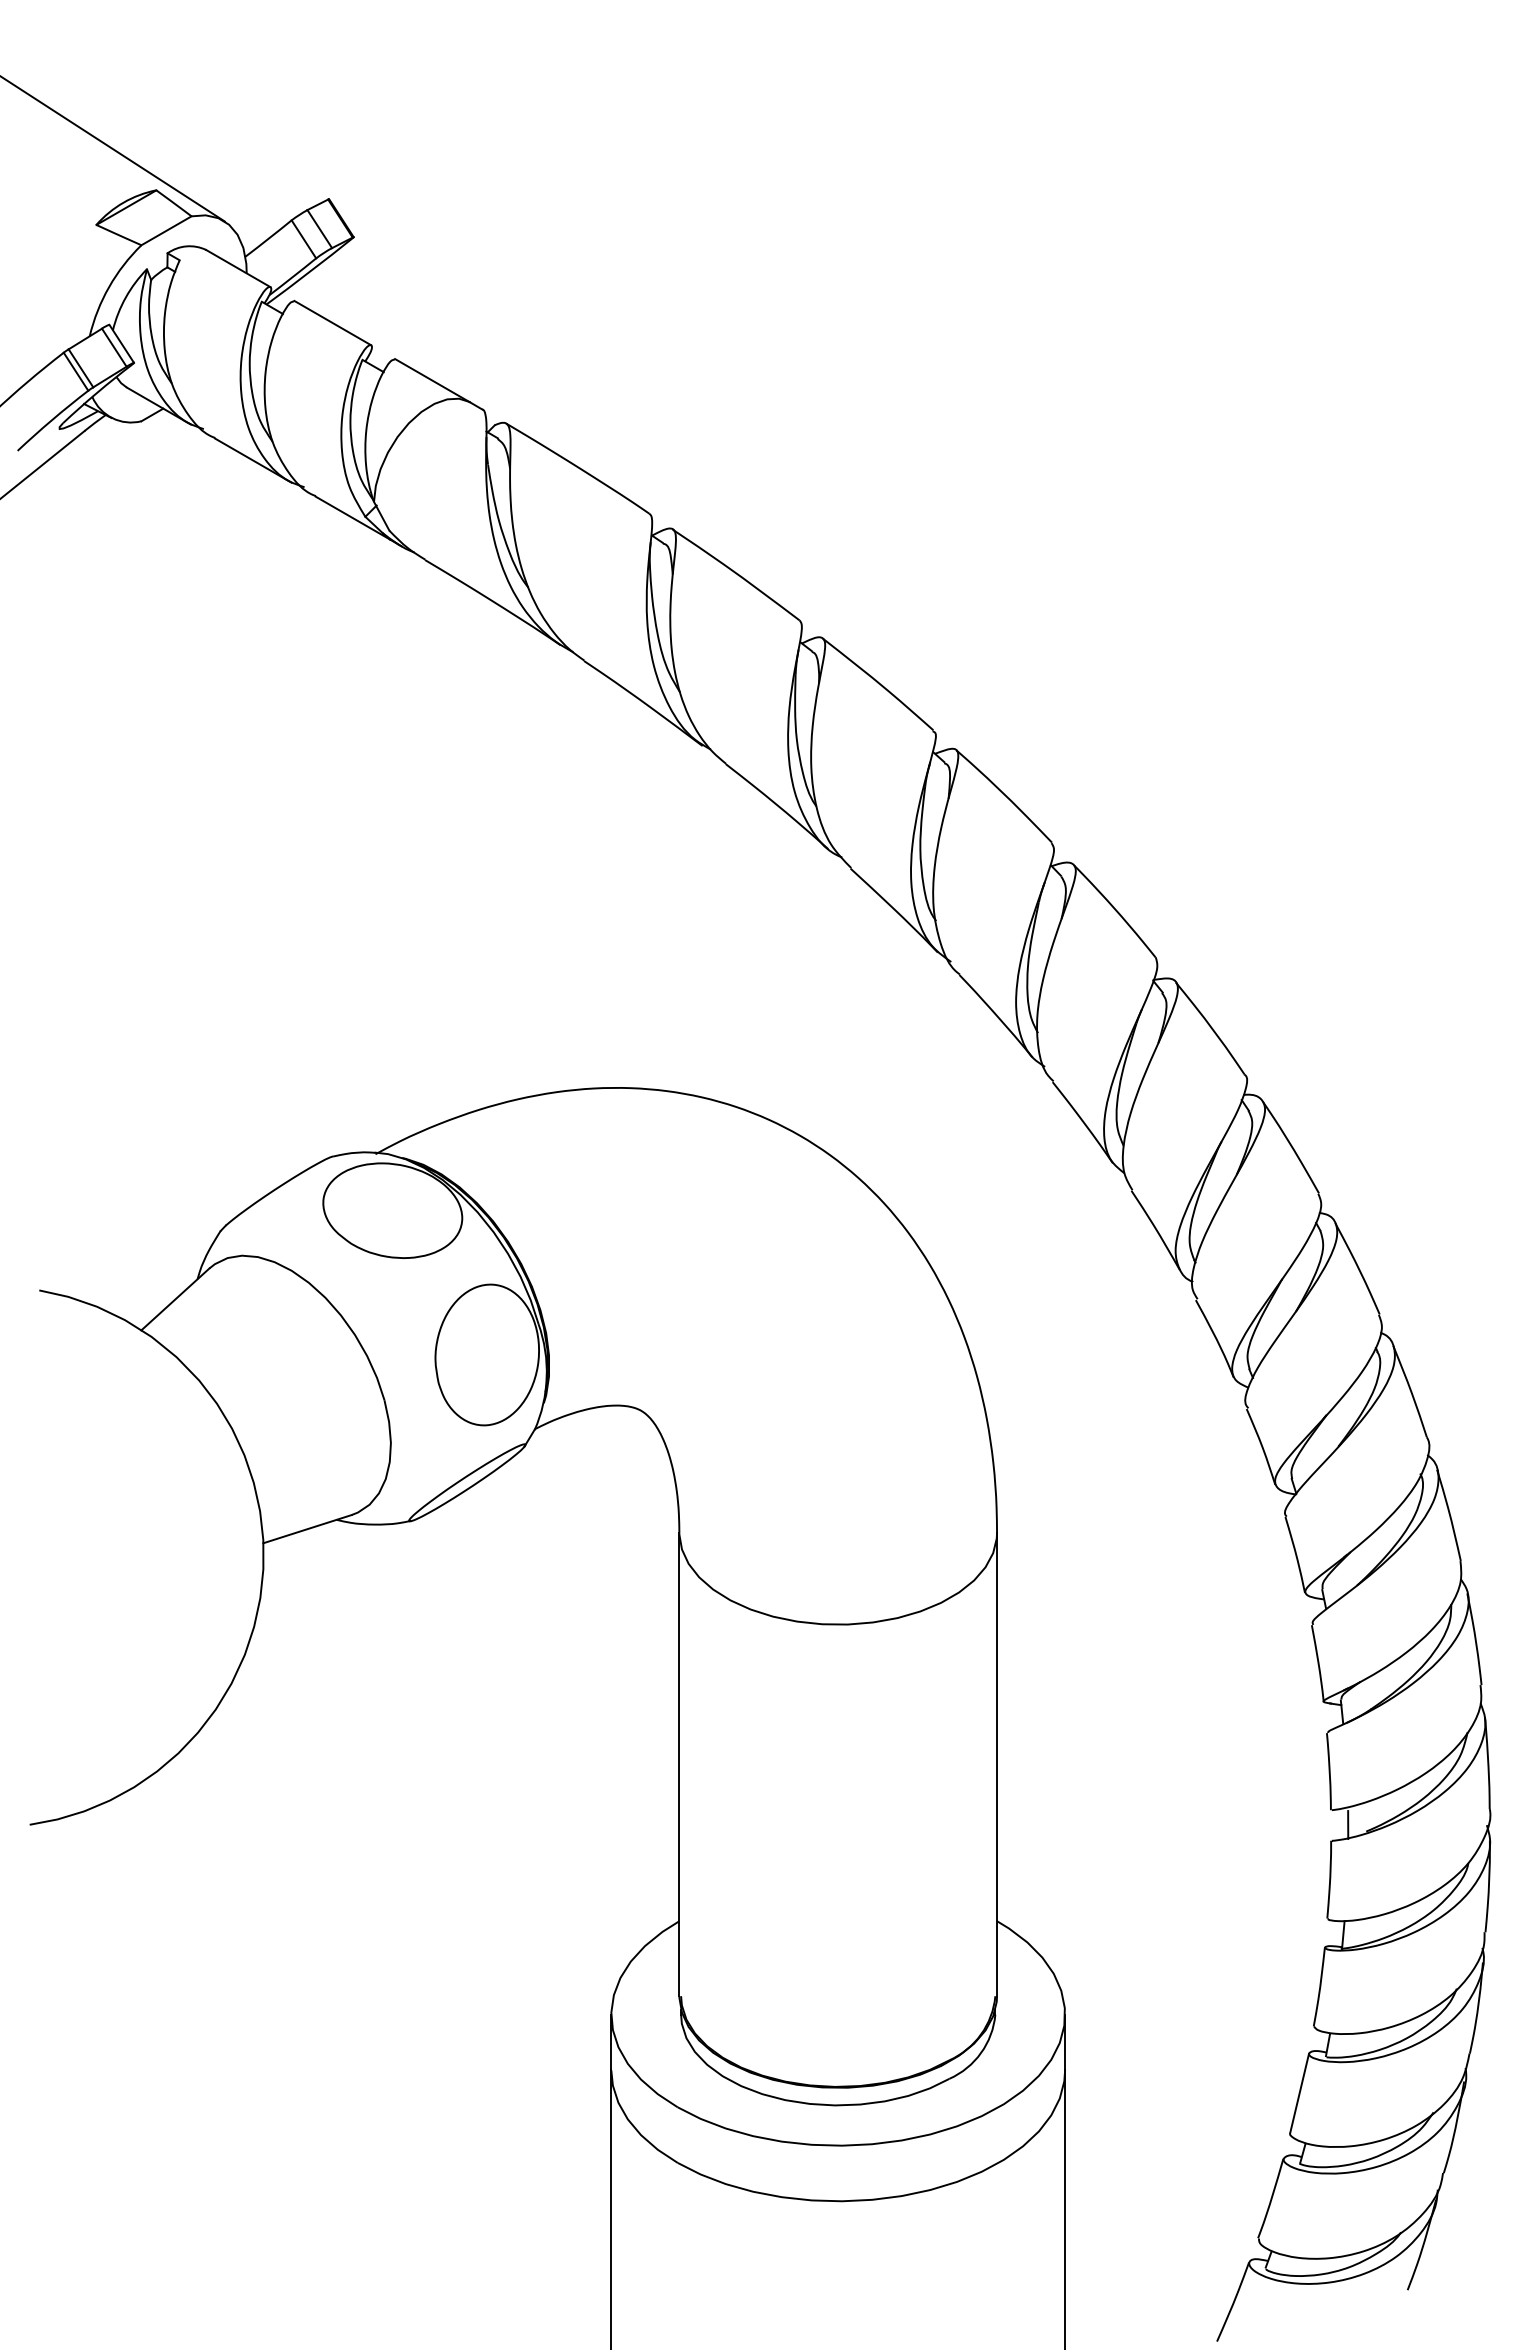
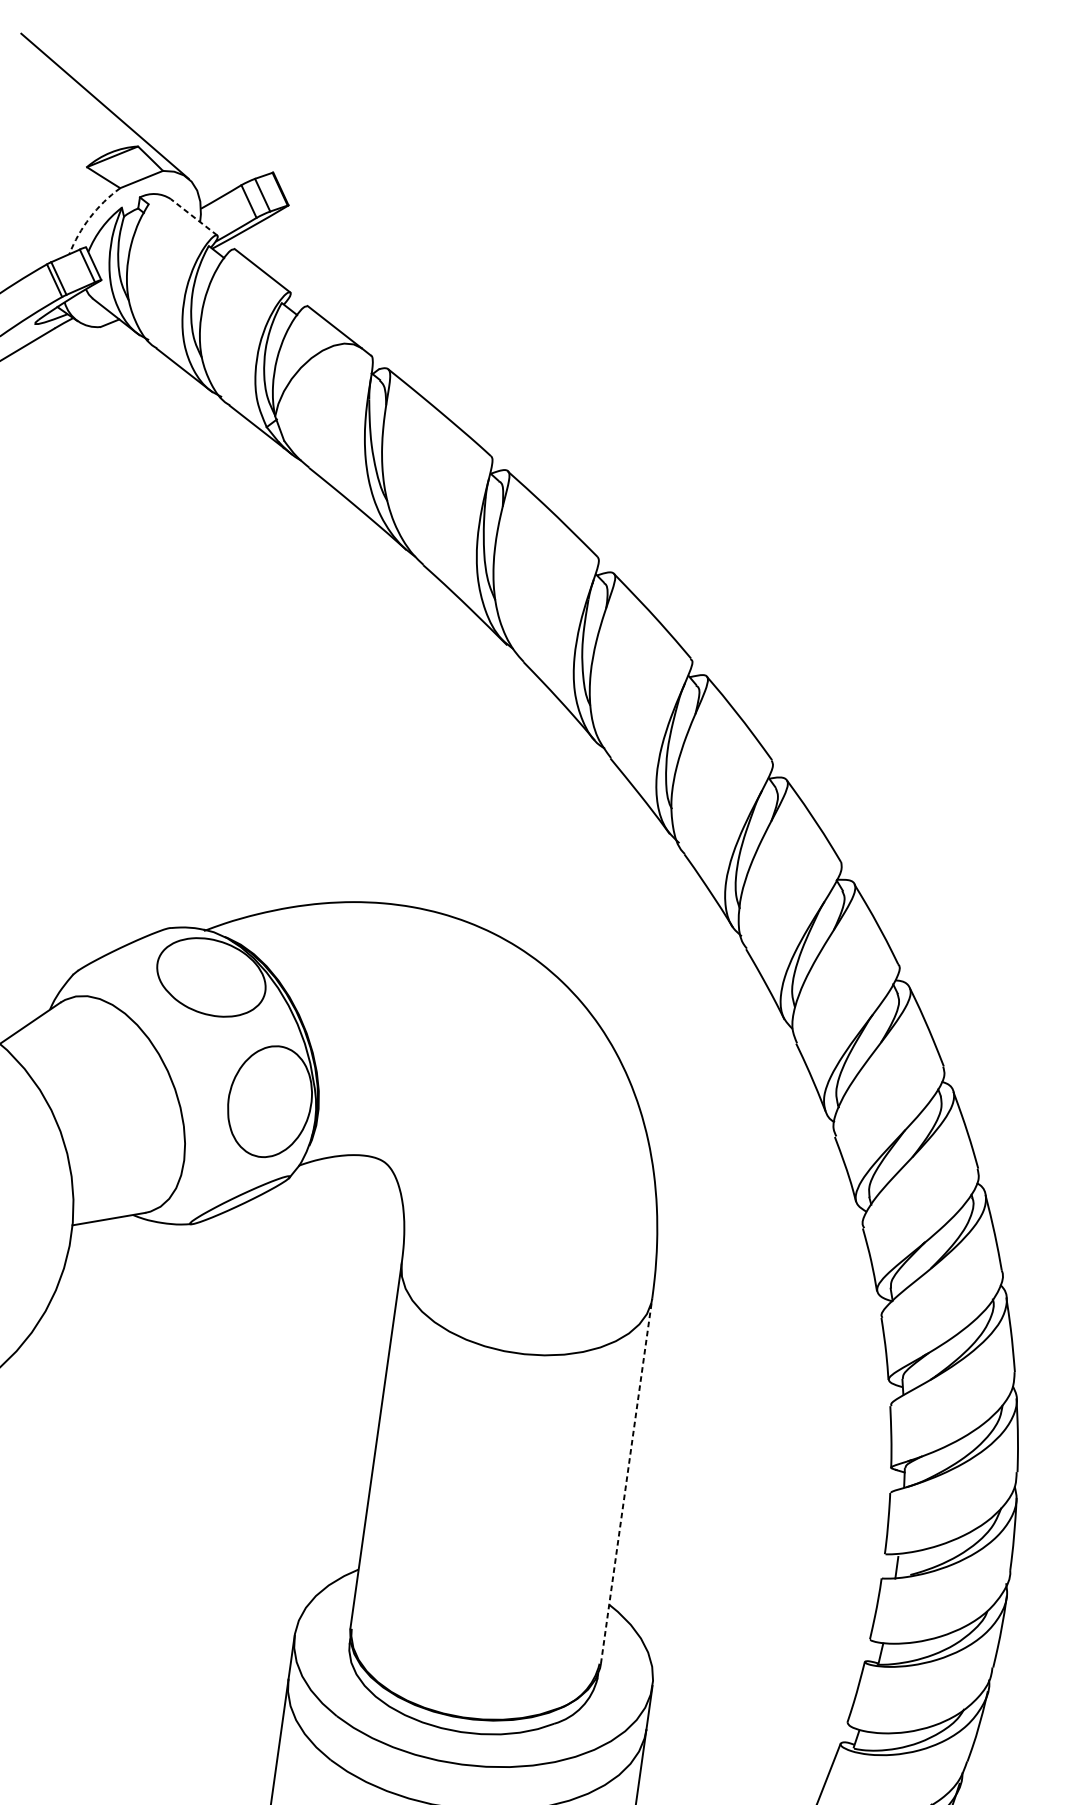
line: (237, 268) -> (193, 217), solid -> dashed
arc: (109, 287) -> (90, 217), solid -> dashed
line: (997, 1764) -> (626, 1481), solid -> dashed

